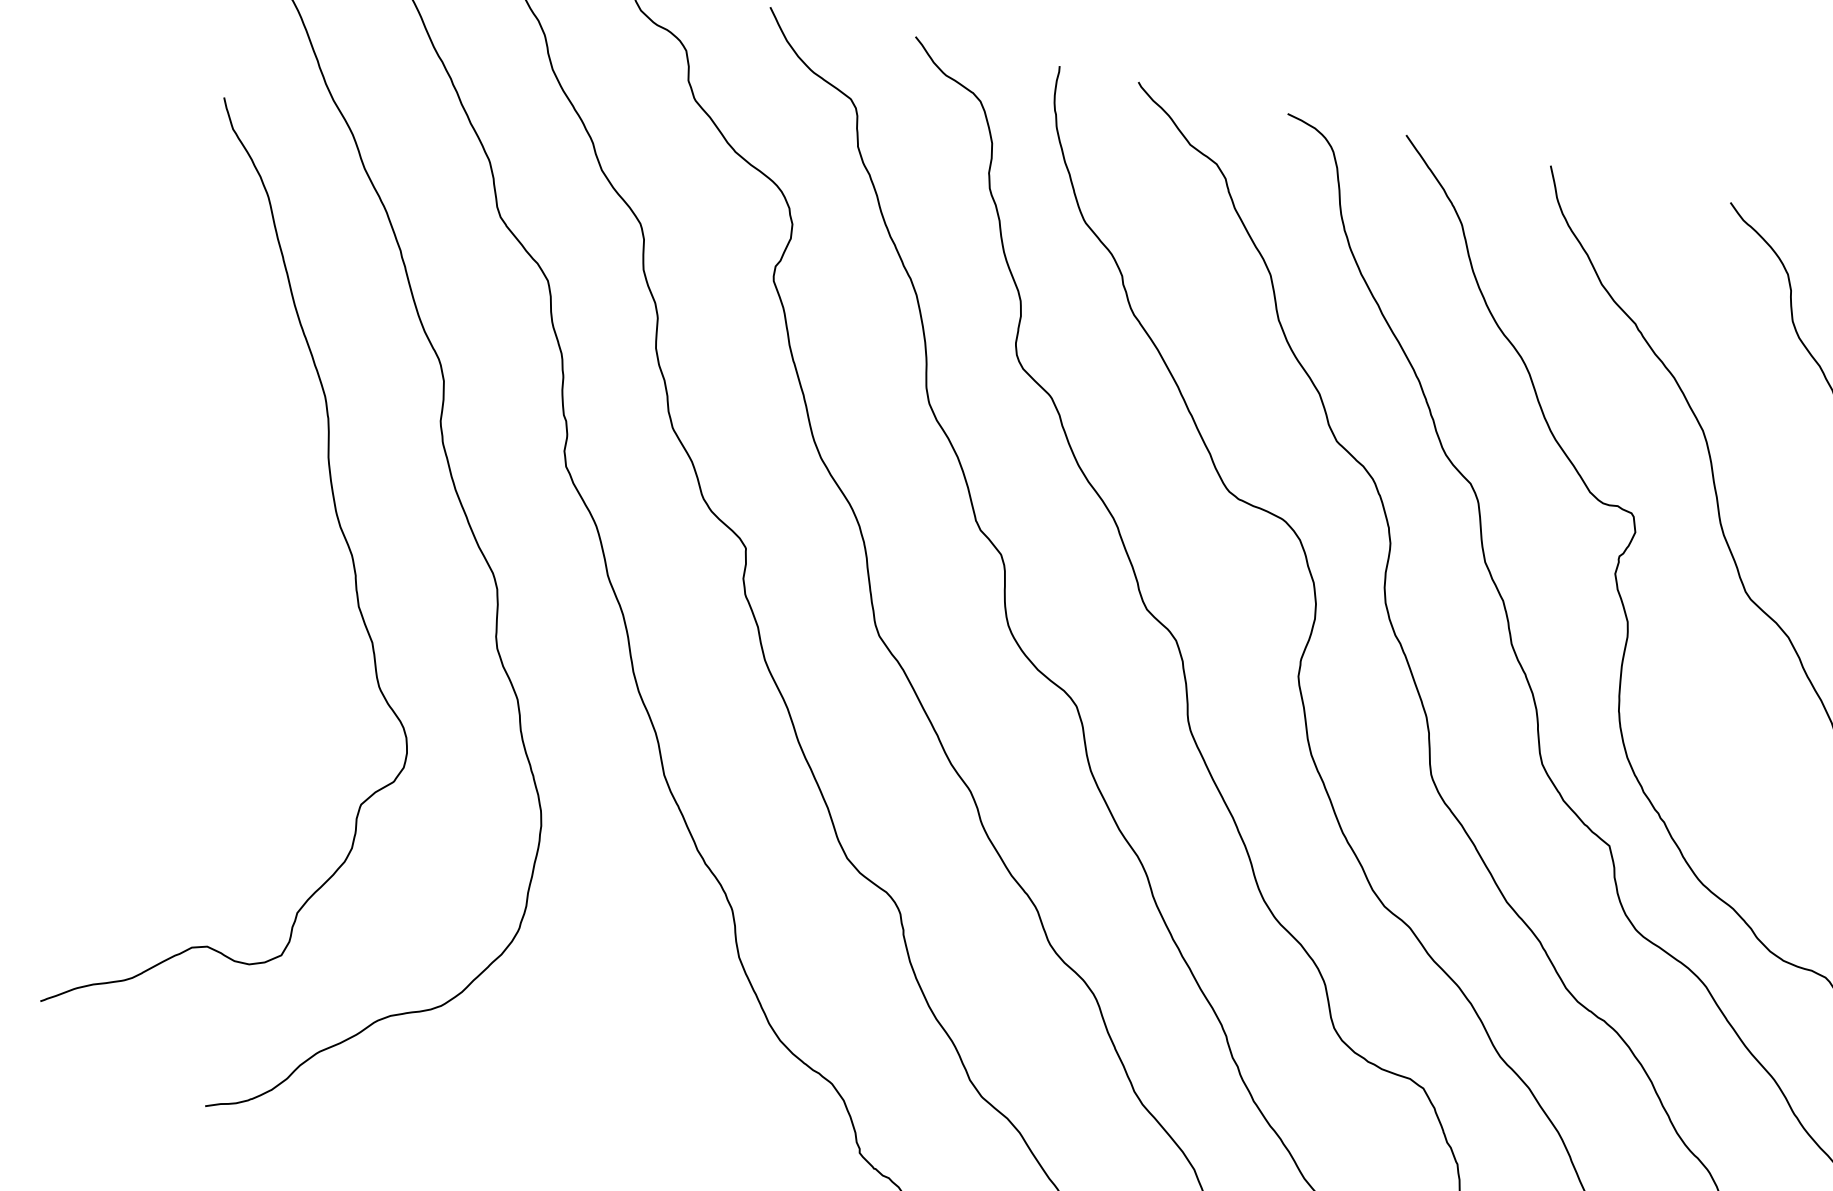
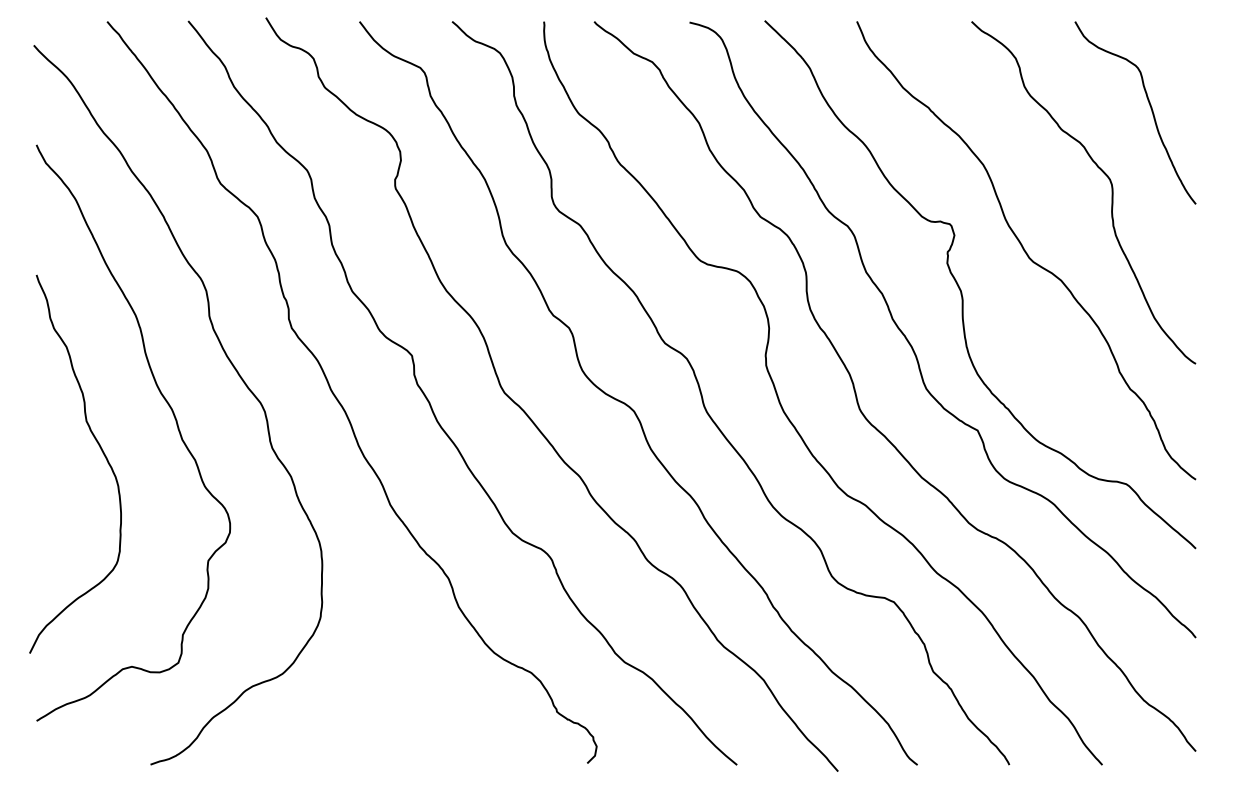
curve: (228, 599) -> (101, 451), added

